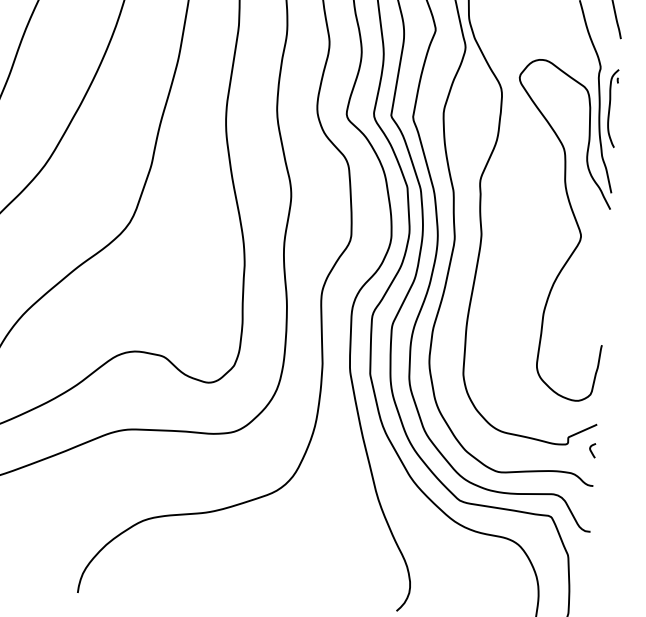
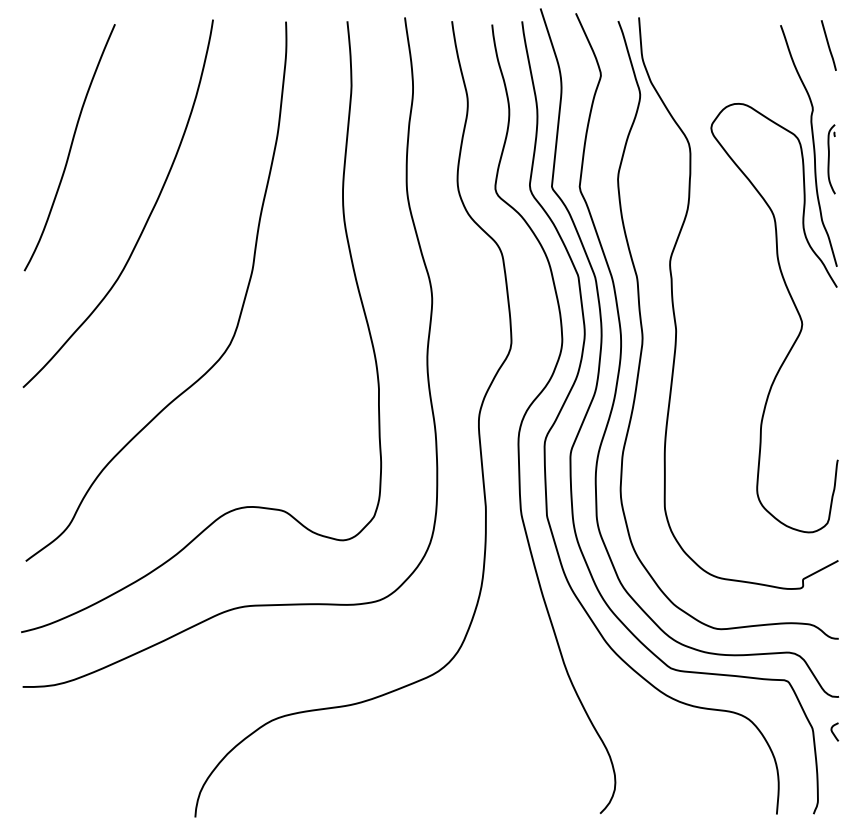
part: (612, 108) -> (831, 159), size x0.7
curve: (591, 450) -> (833, 732), moved

